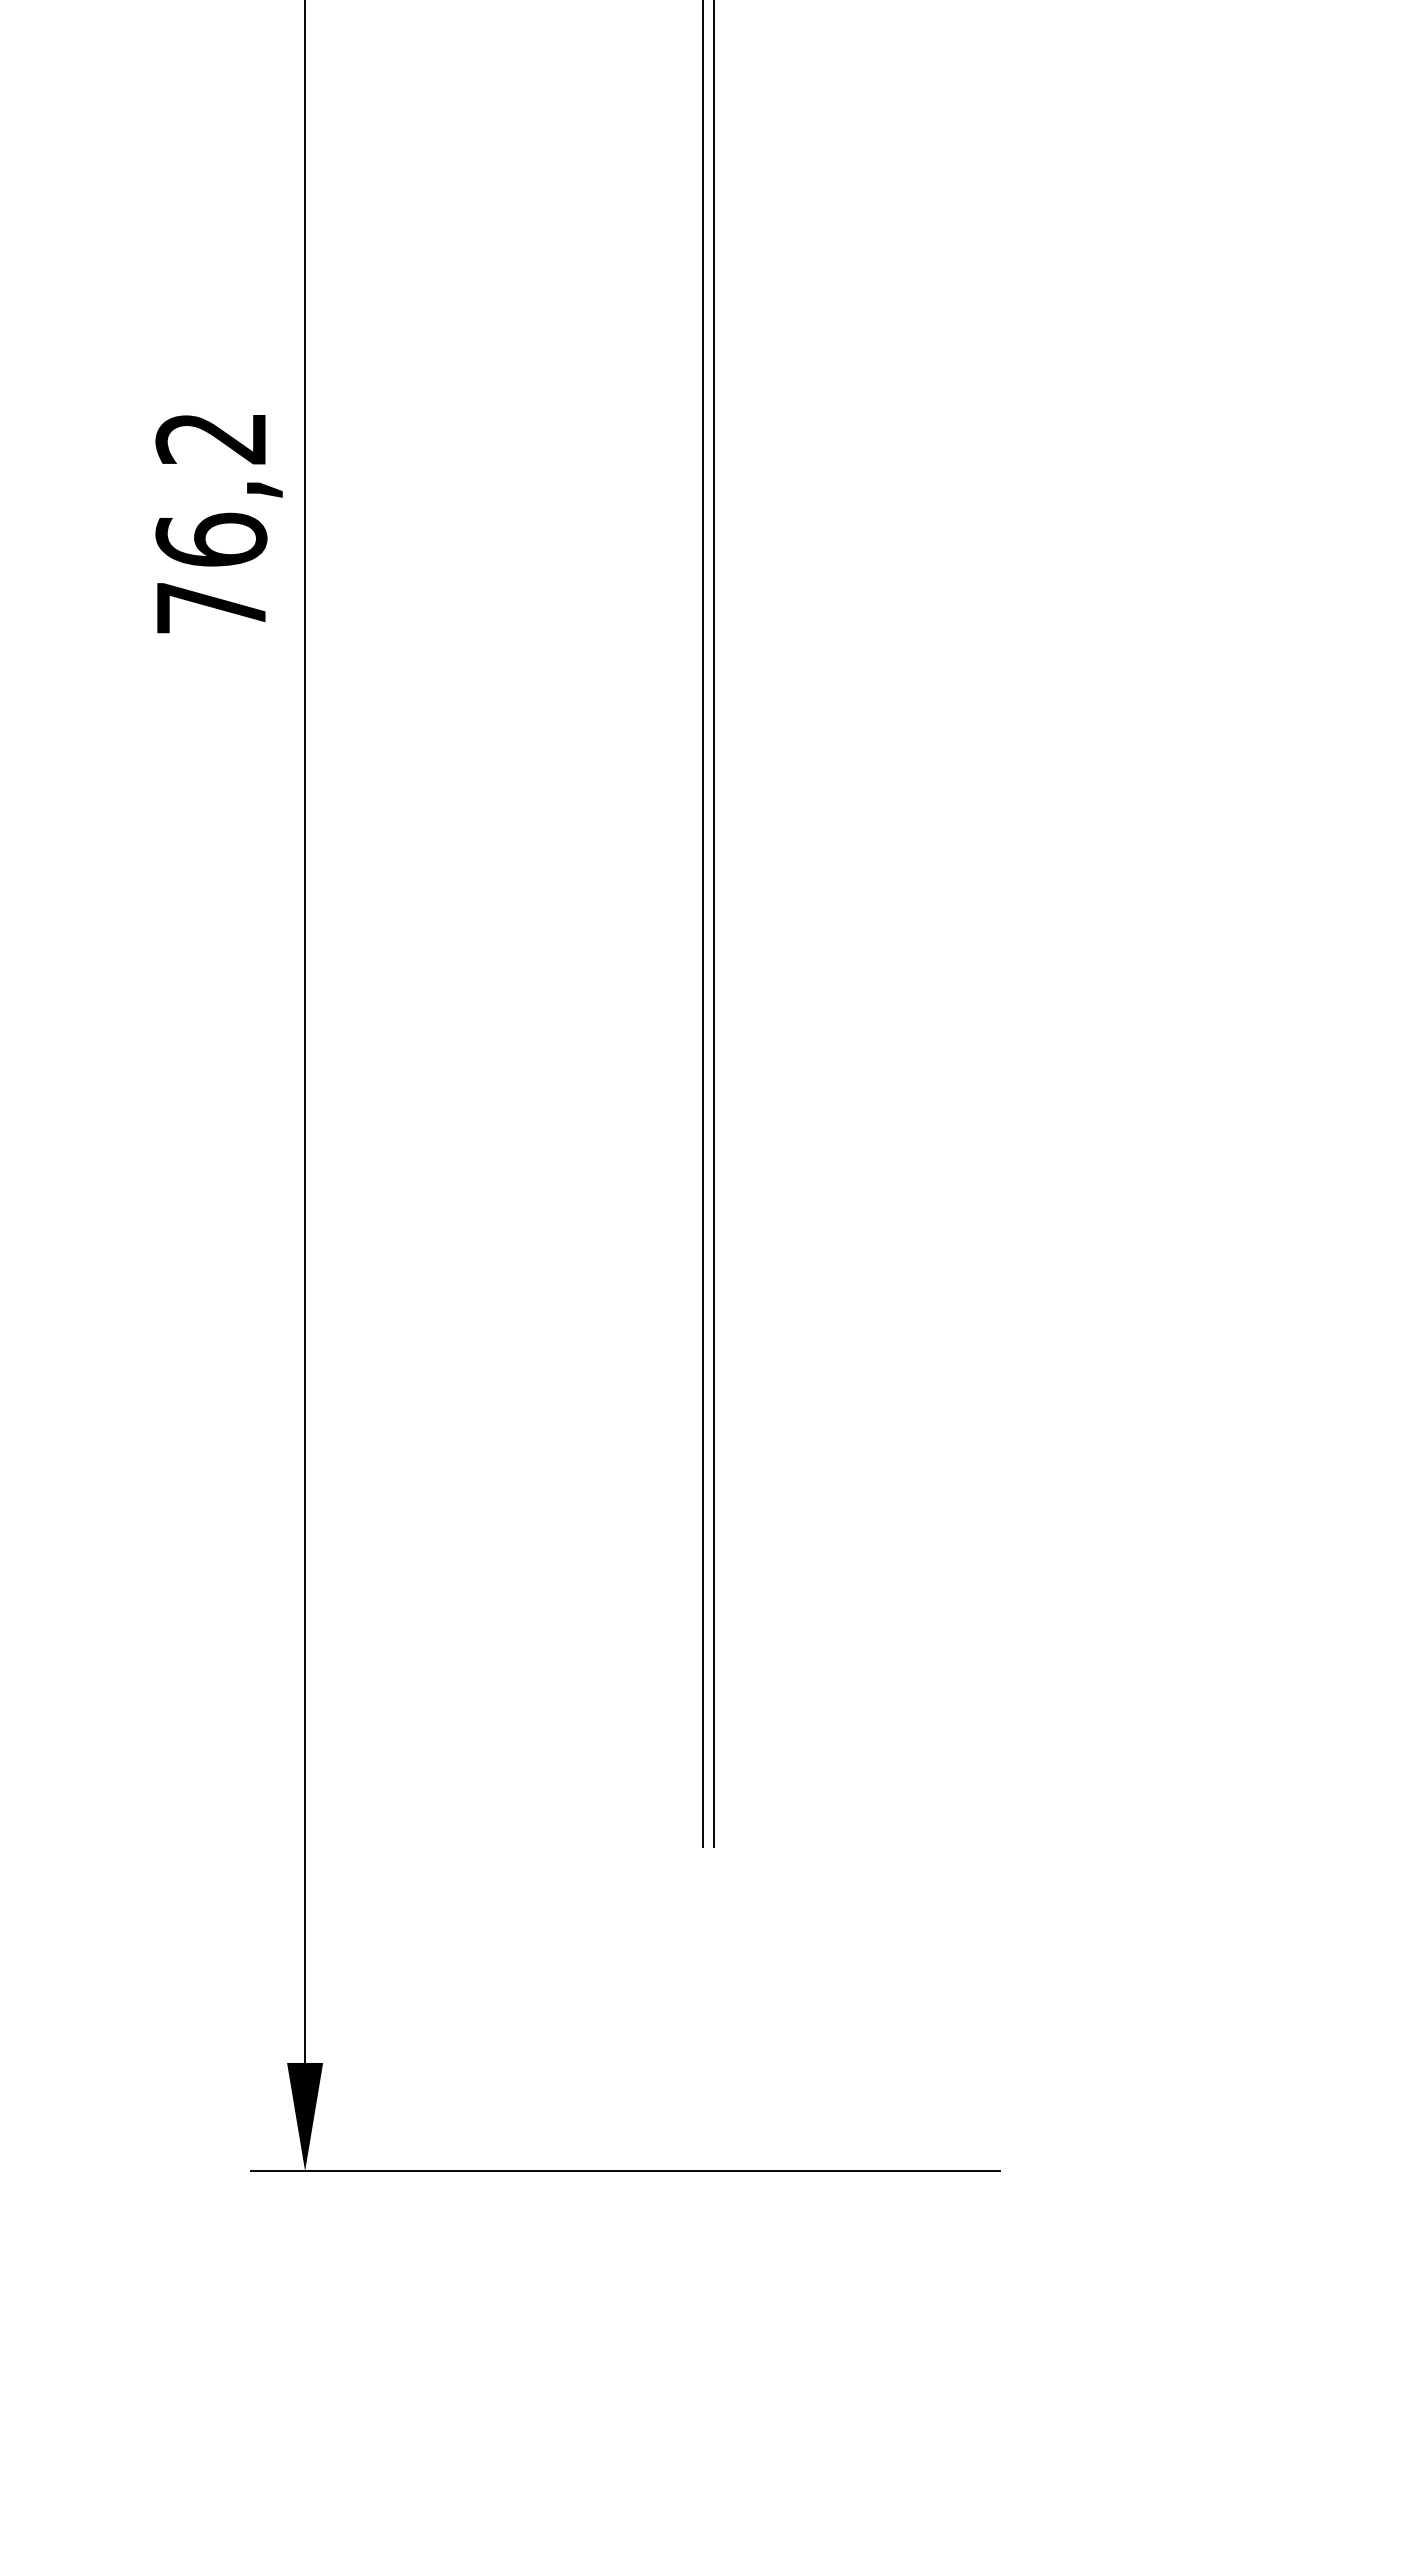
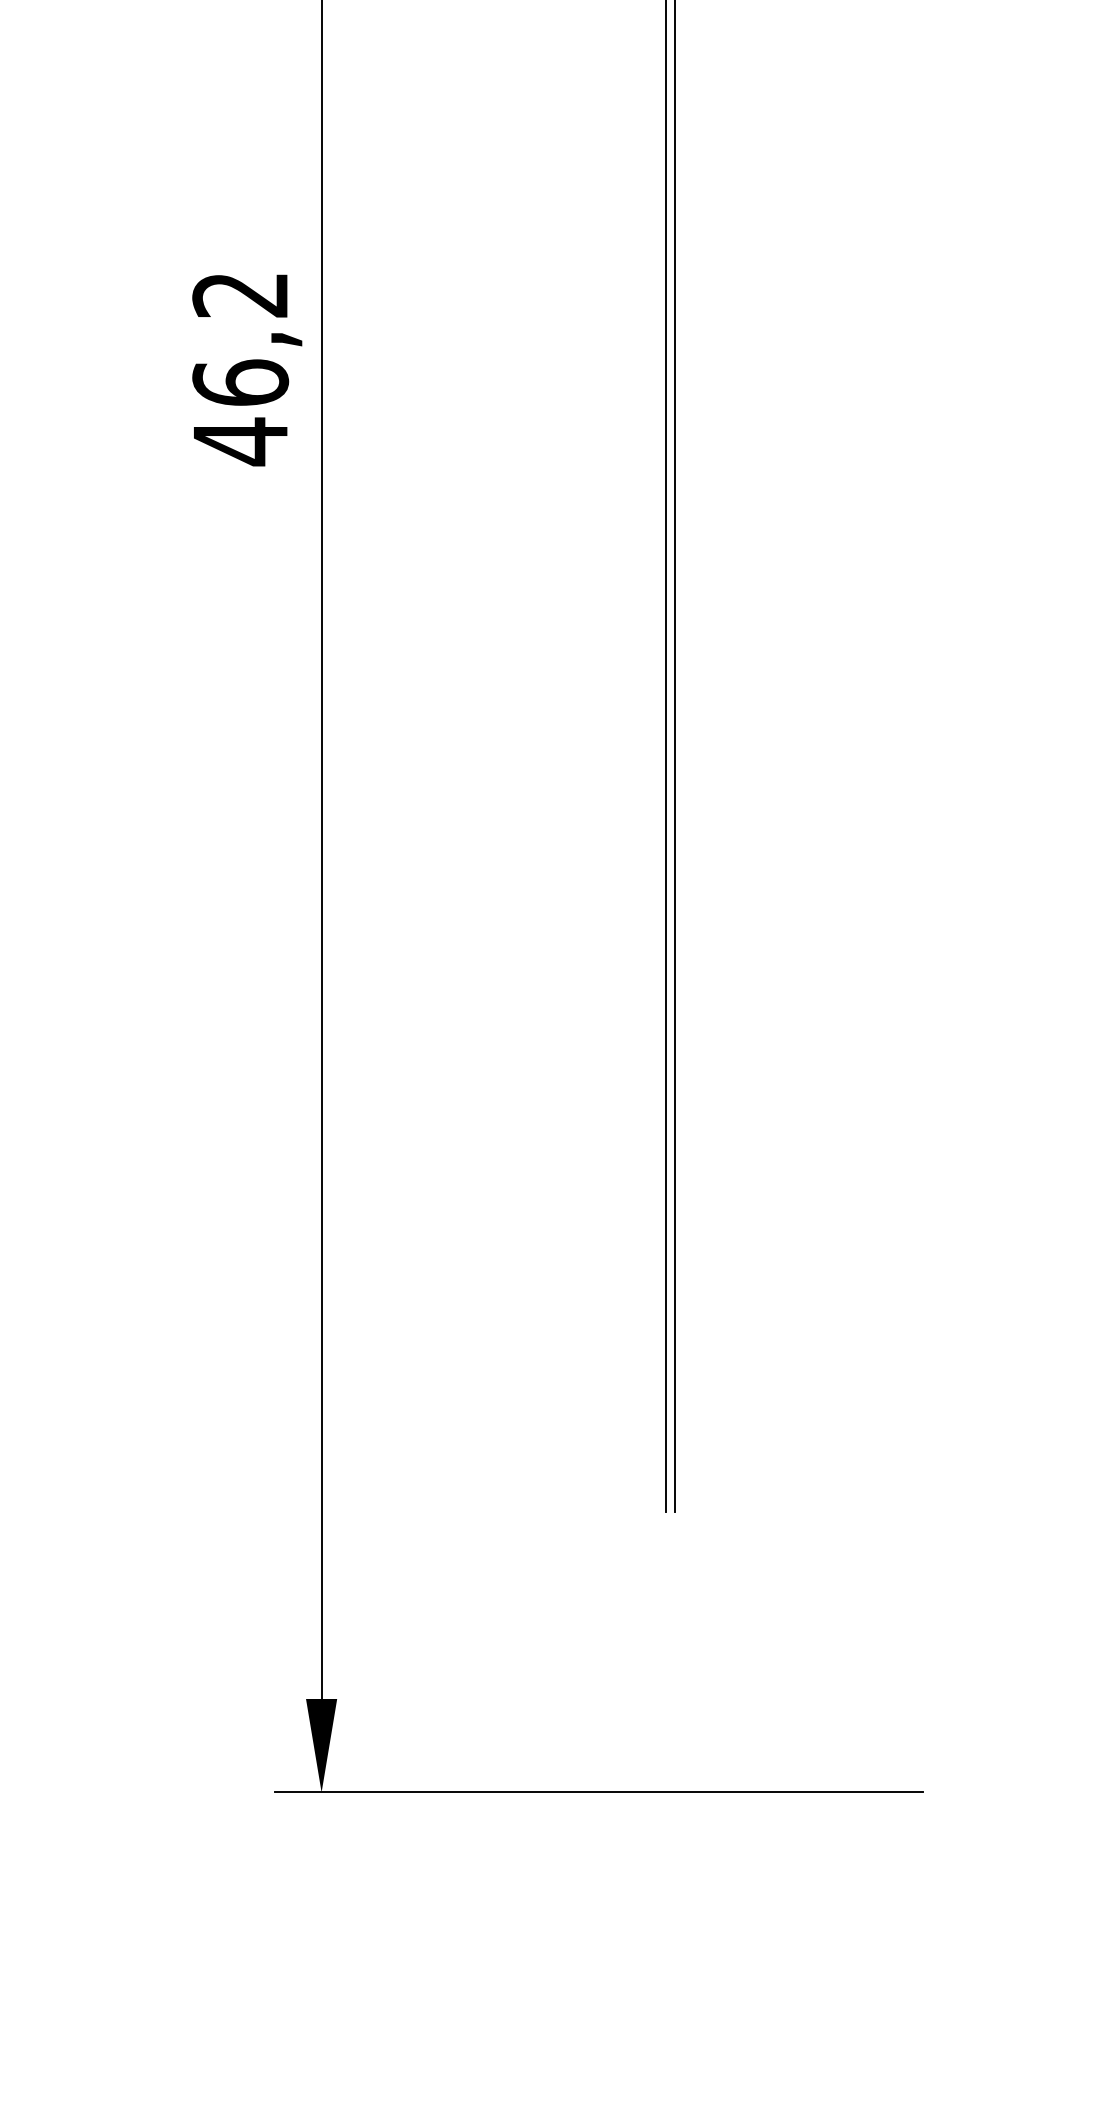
text: (211, 608) -> (240, 442), 76,2 -> 46,2

